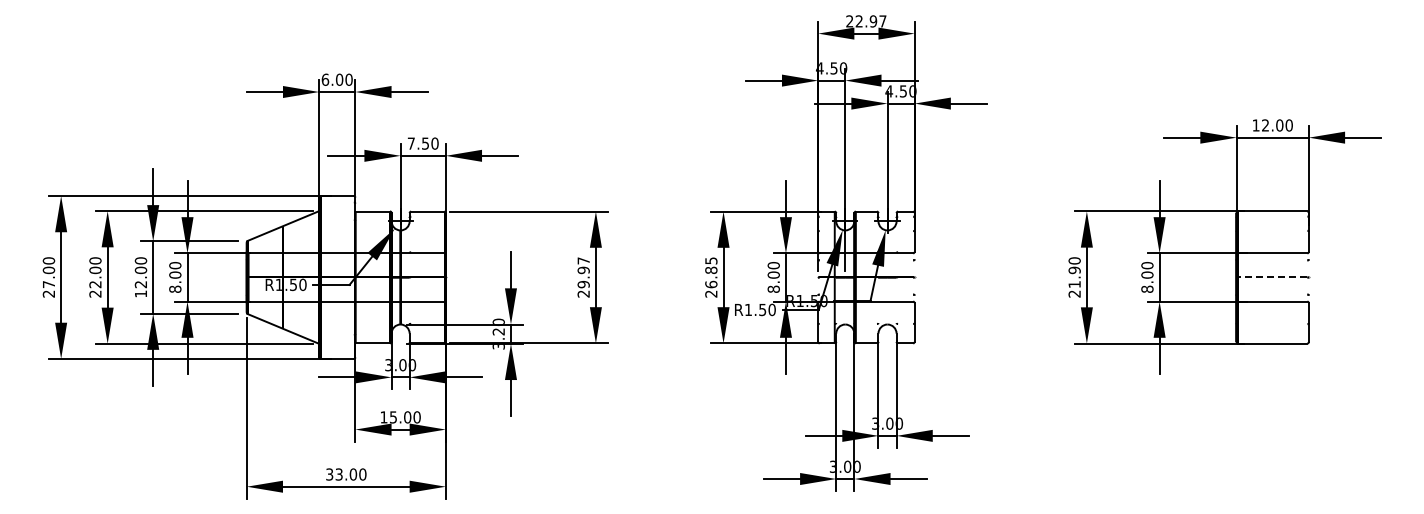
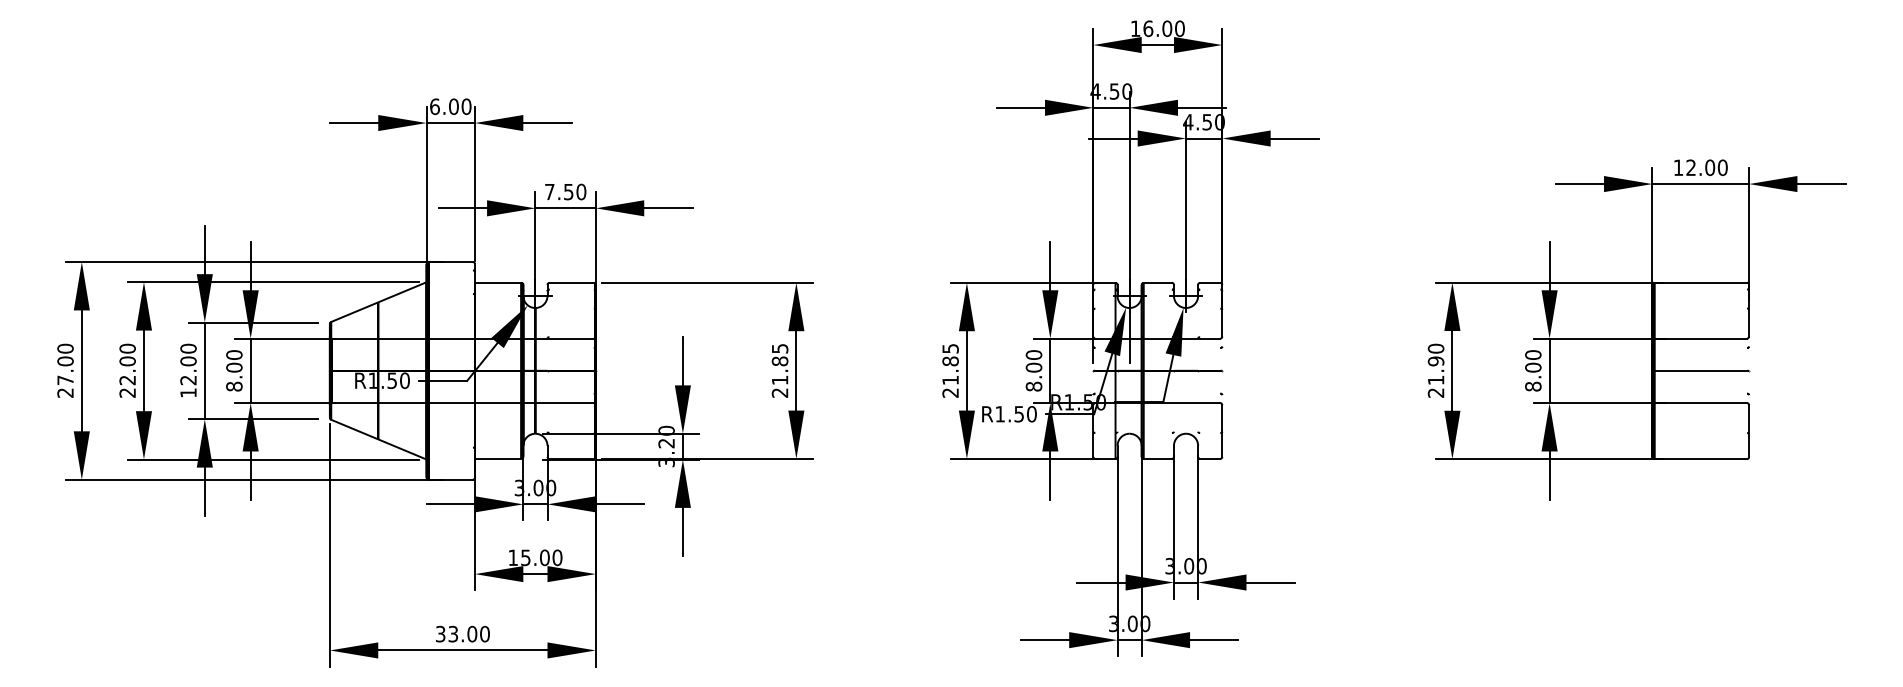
text: (866, 21) -> (1157, 28), 22.97 -> 16.00
text: (583, 272) -> (779, 364), 29.97 -> 21.85
line: (1272, 277) -> (1700, 370), dashed -> solid
text: (711, 284) -> (950, 380), 26.85 -> 21.85

